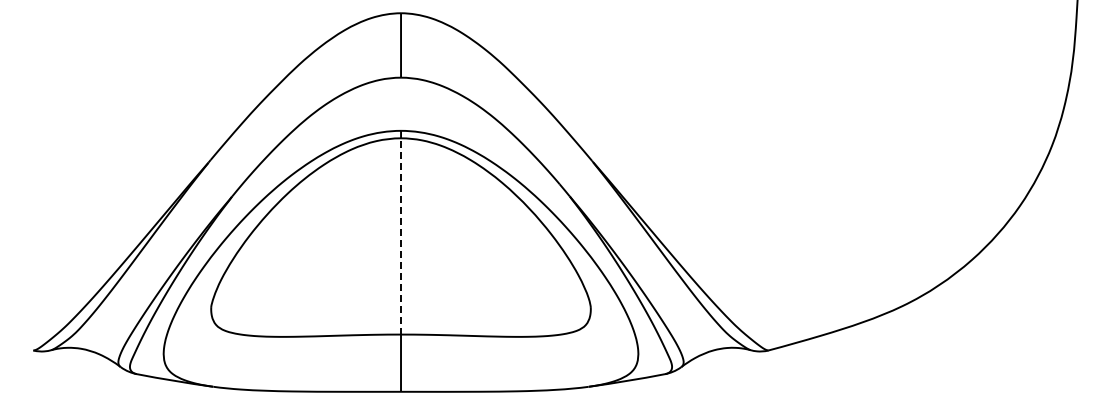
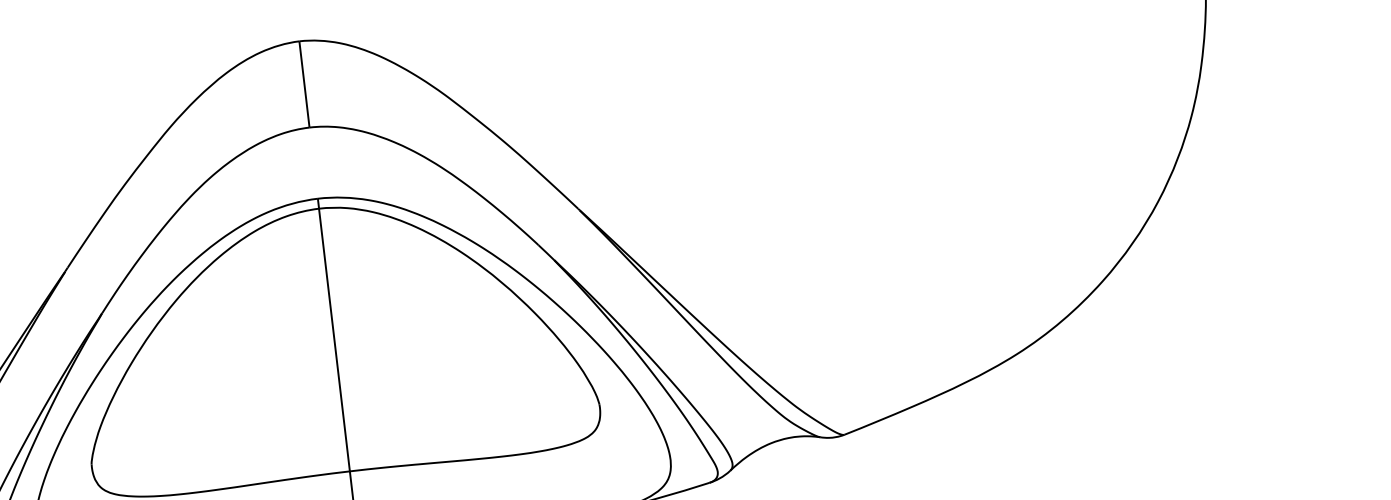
line: (401, 235) -> (334, 338), dashed -> solid

